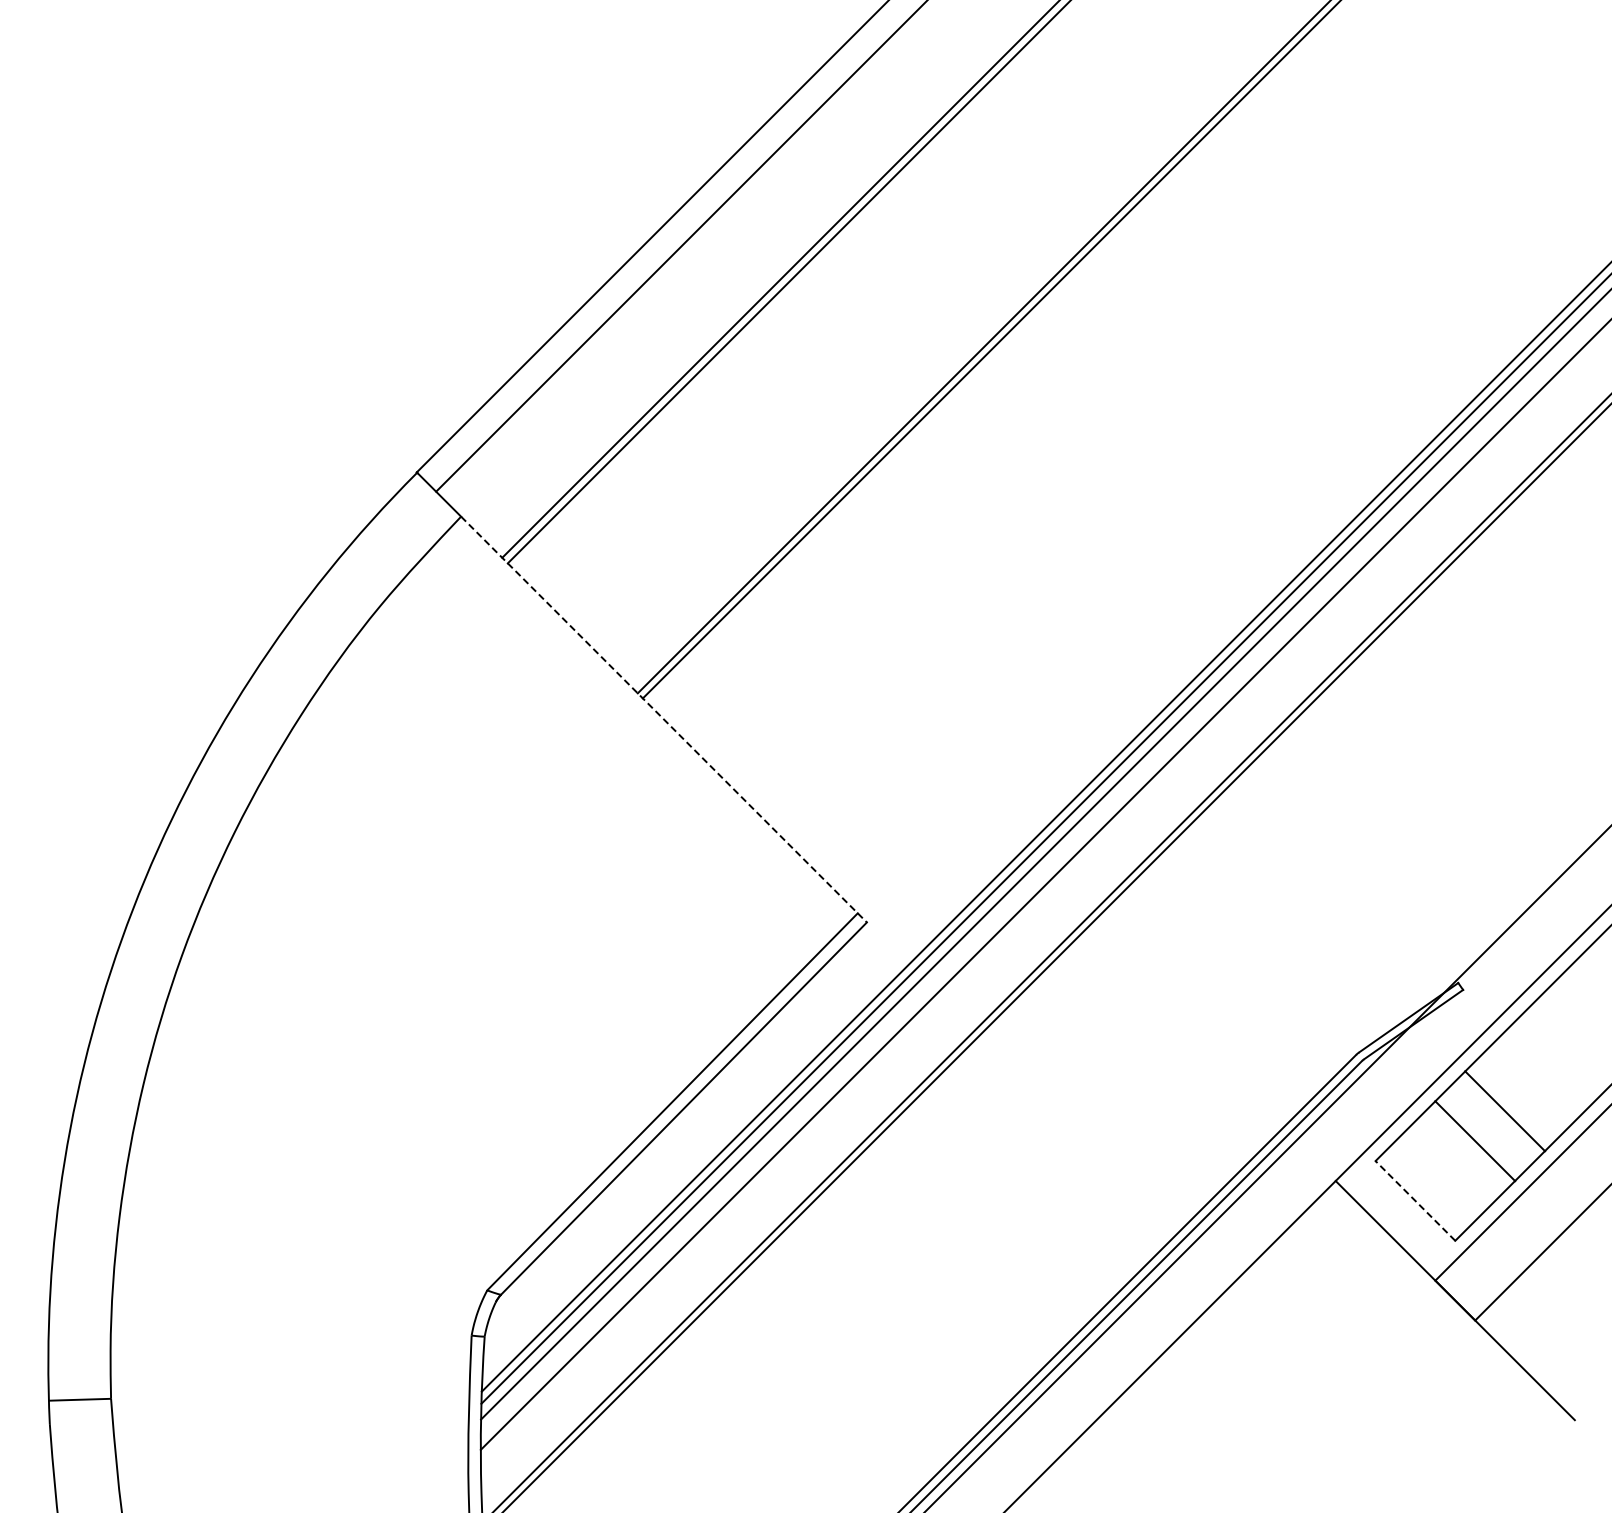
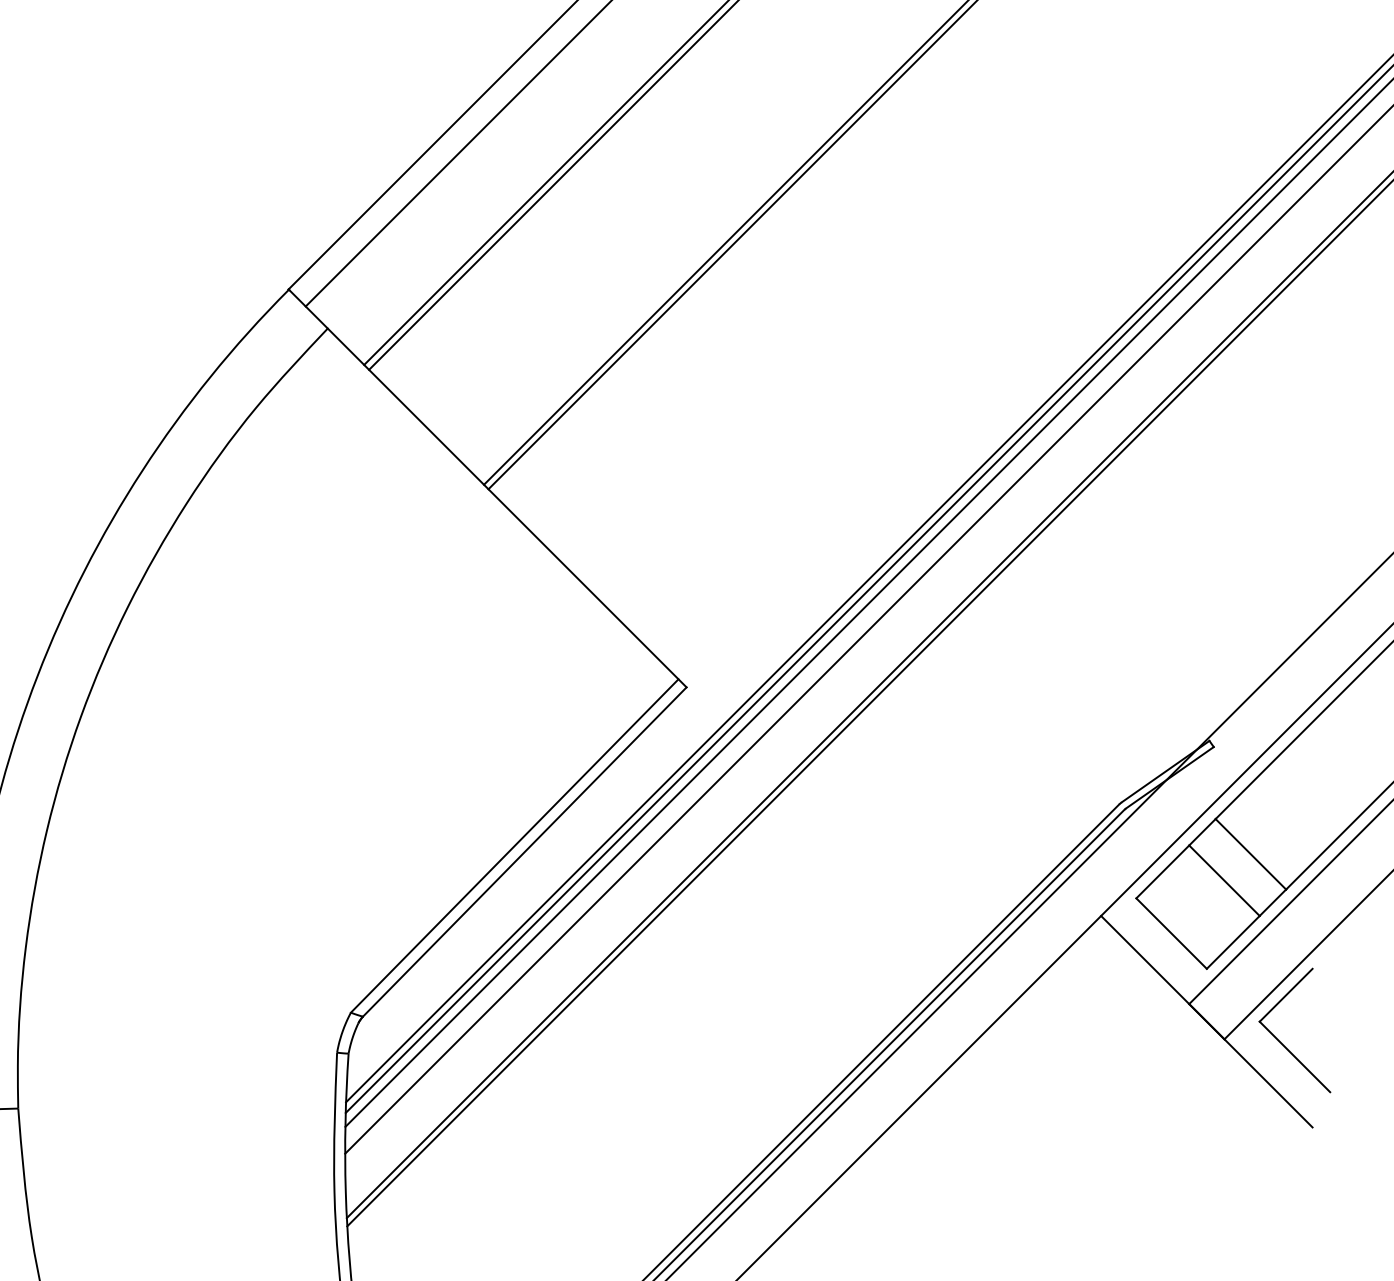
line: (664, 719) -> (507, 507), dashed -> solid
line: (1415, 1200) -> (1171, 933), dashed -> solid
part: (1540, 1324) -> (1282, 1042), added

